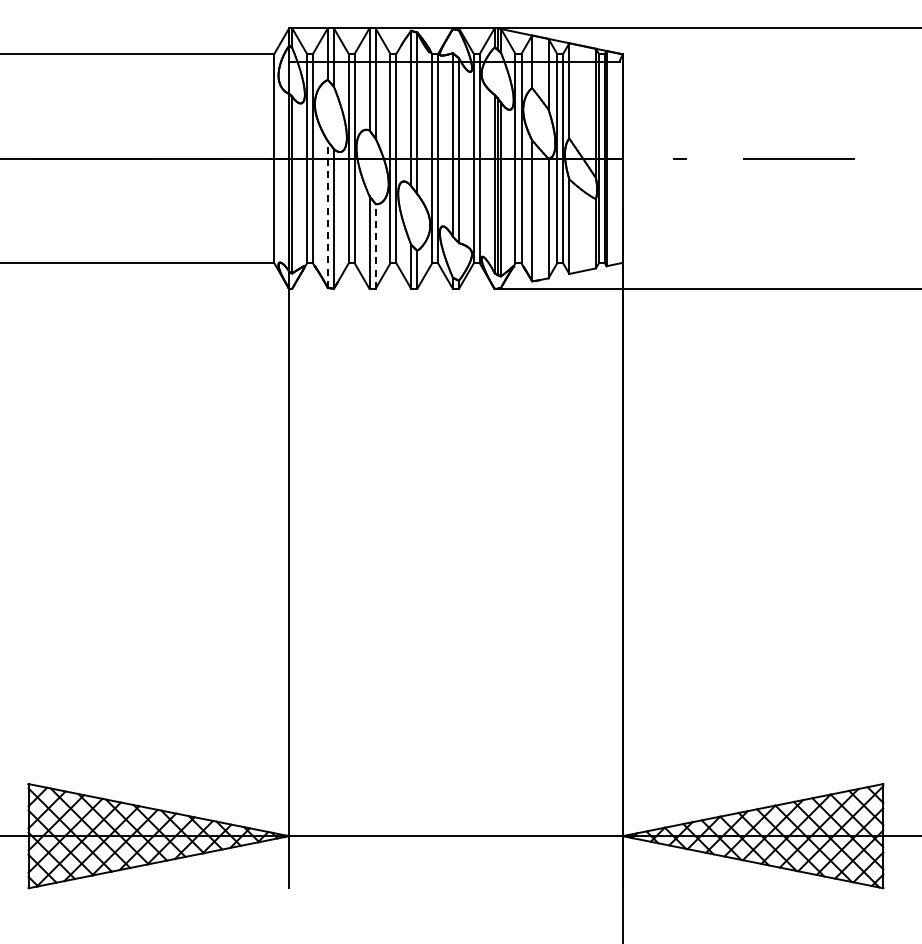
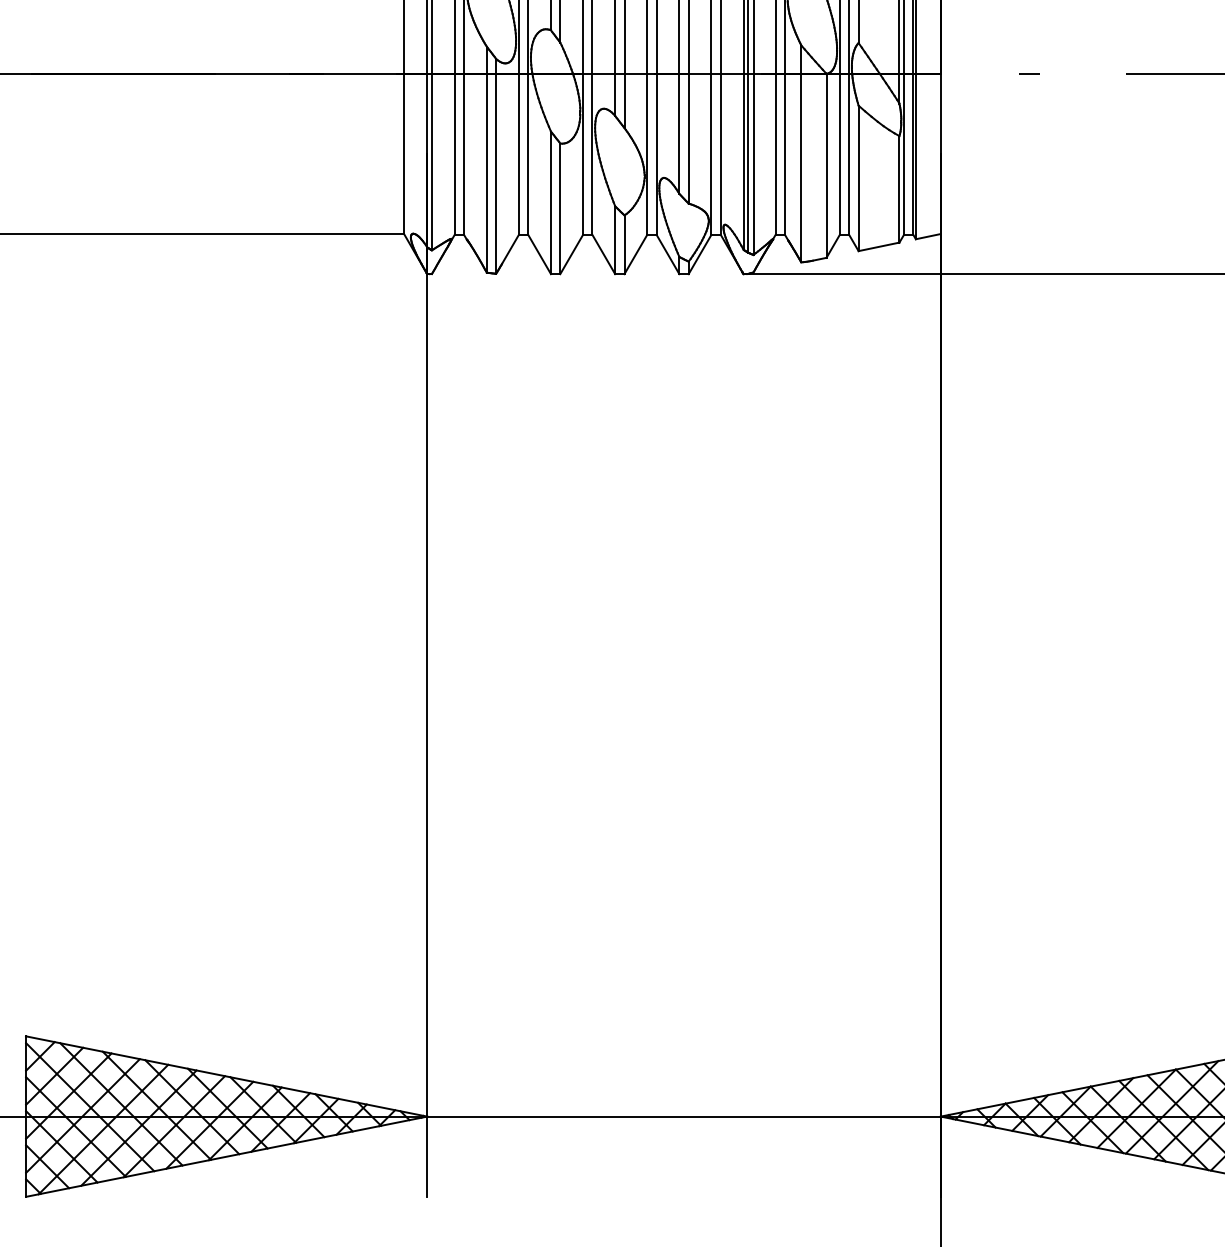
line: (327, 214) -> (486, 159), dashed -> solid
line: (375, 245) -> (560, 207), dashed -> solid

